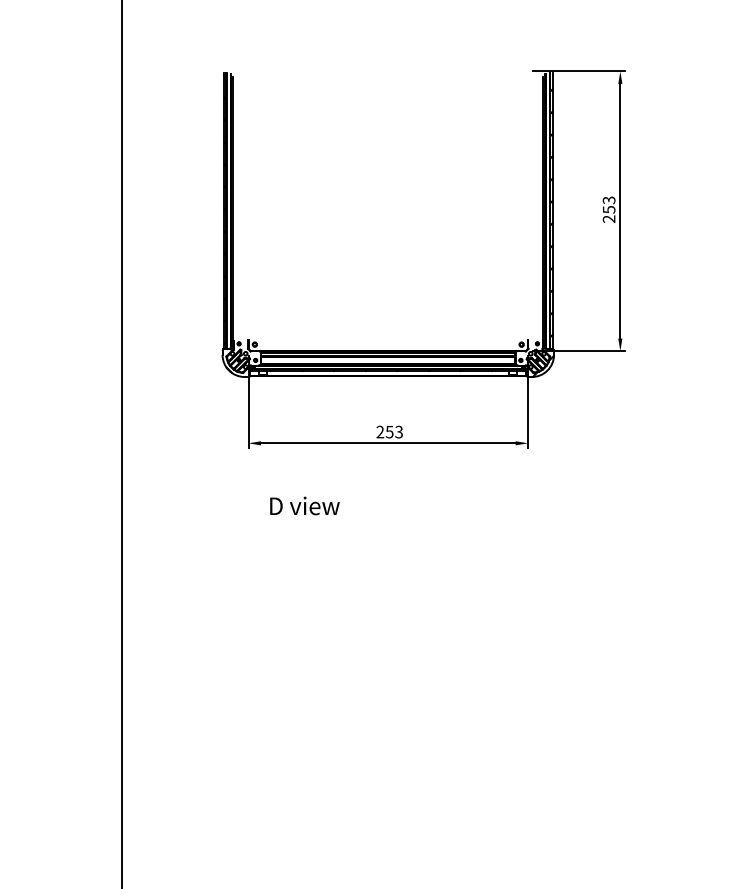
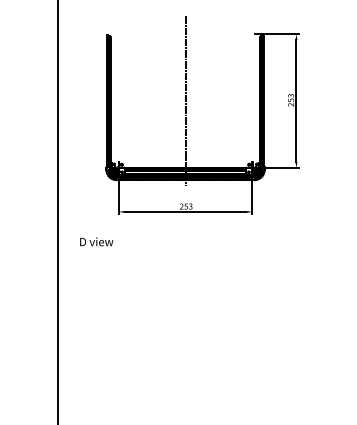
line: (388, 210) -> (185, 100), added
text: (304, 505) -> (96, 241), moved

